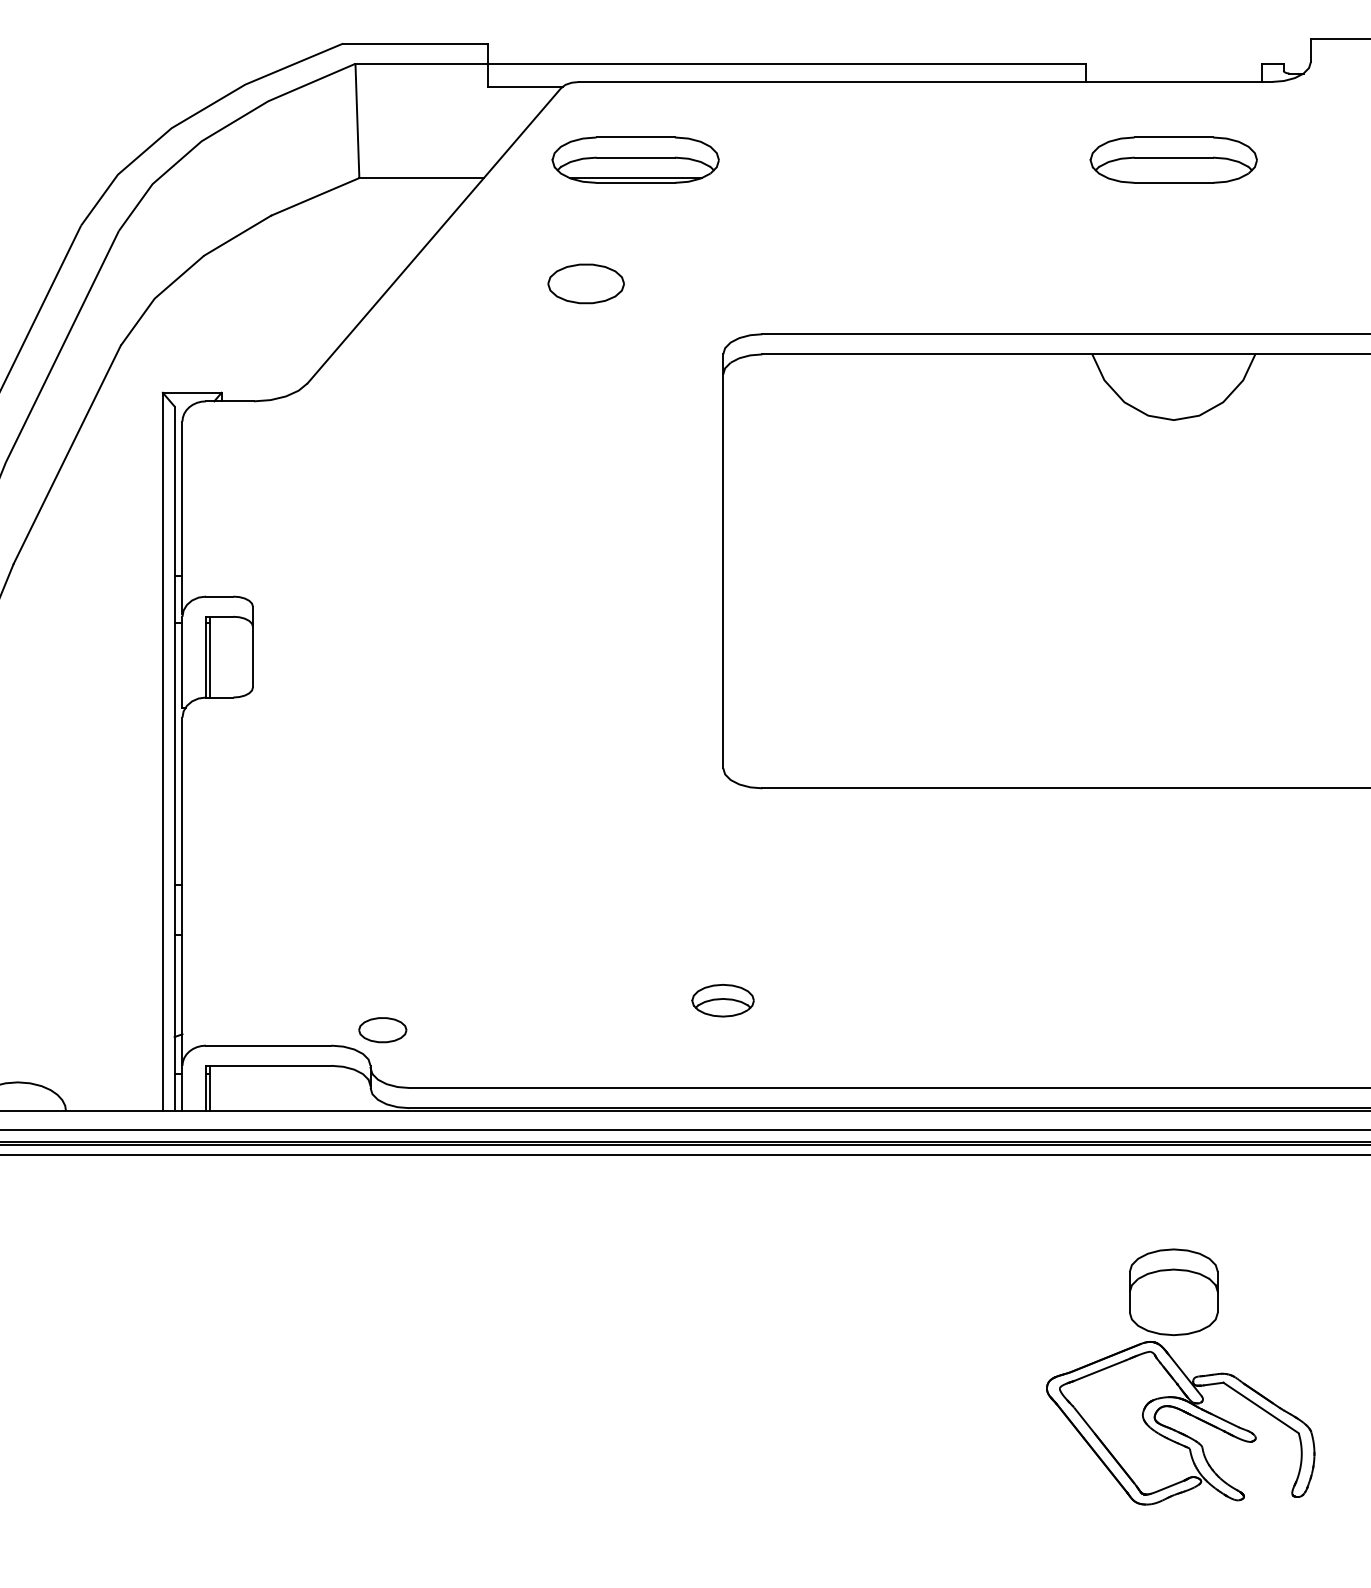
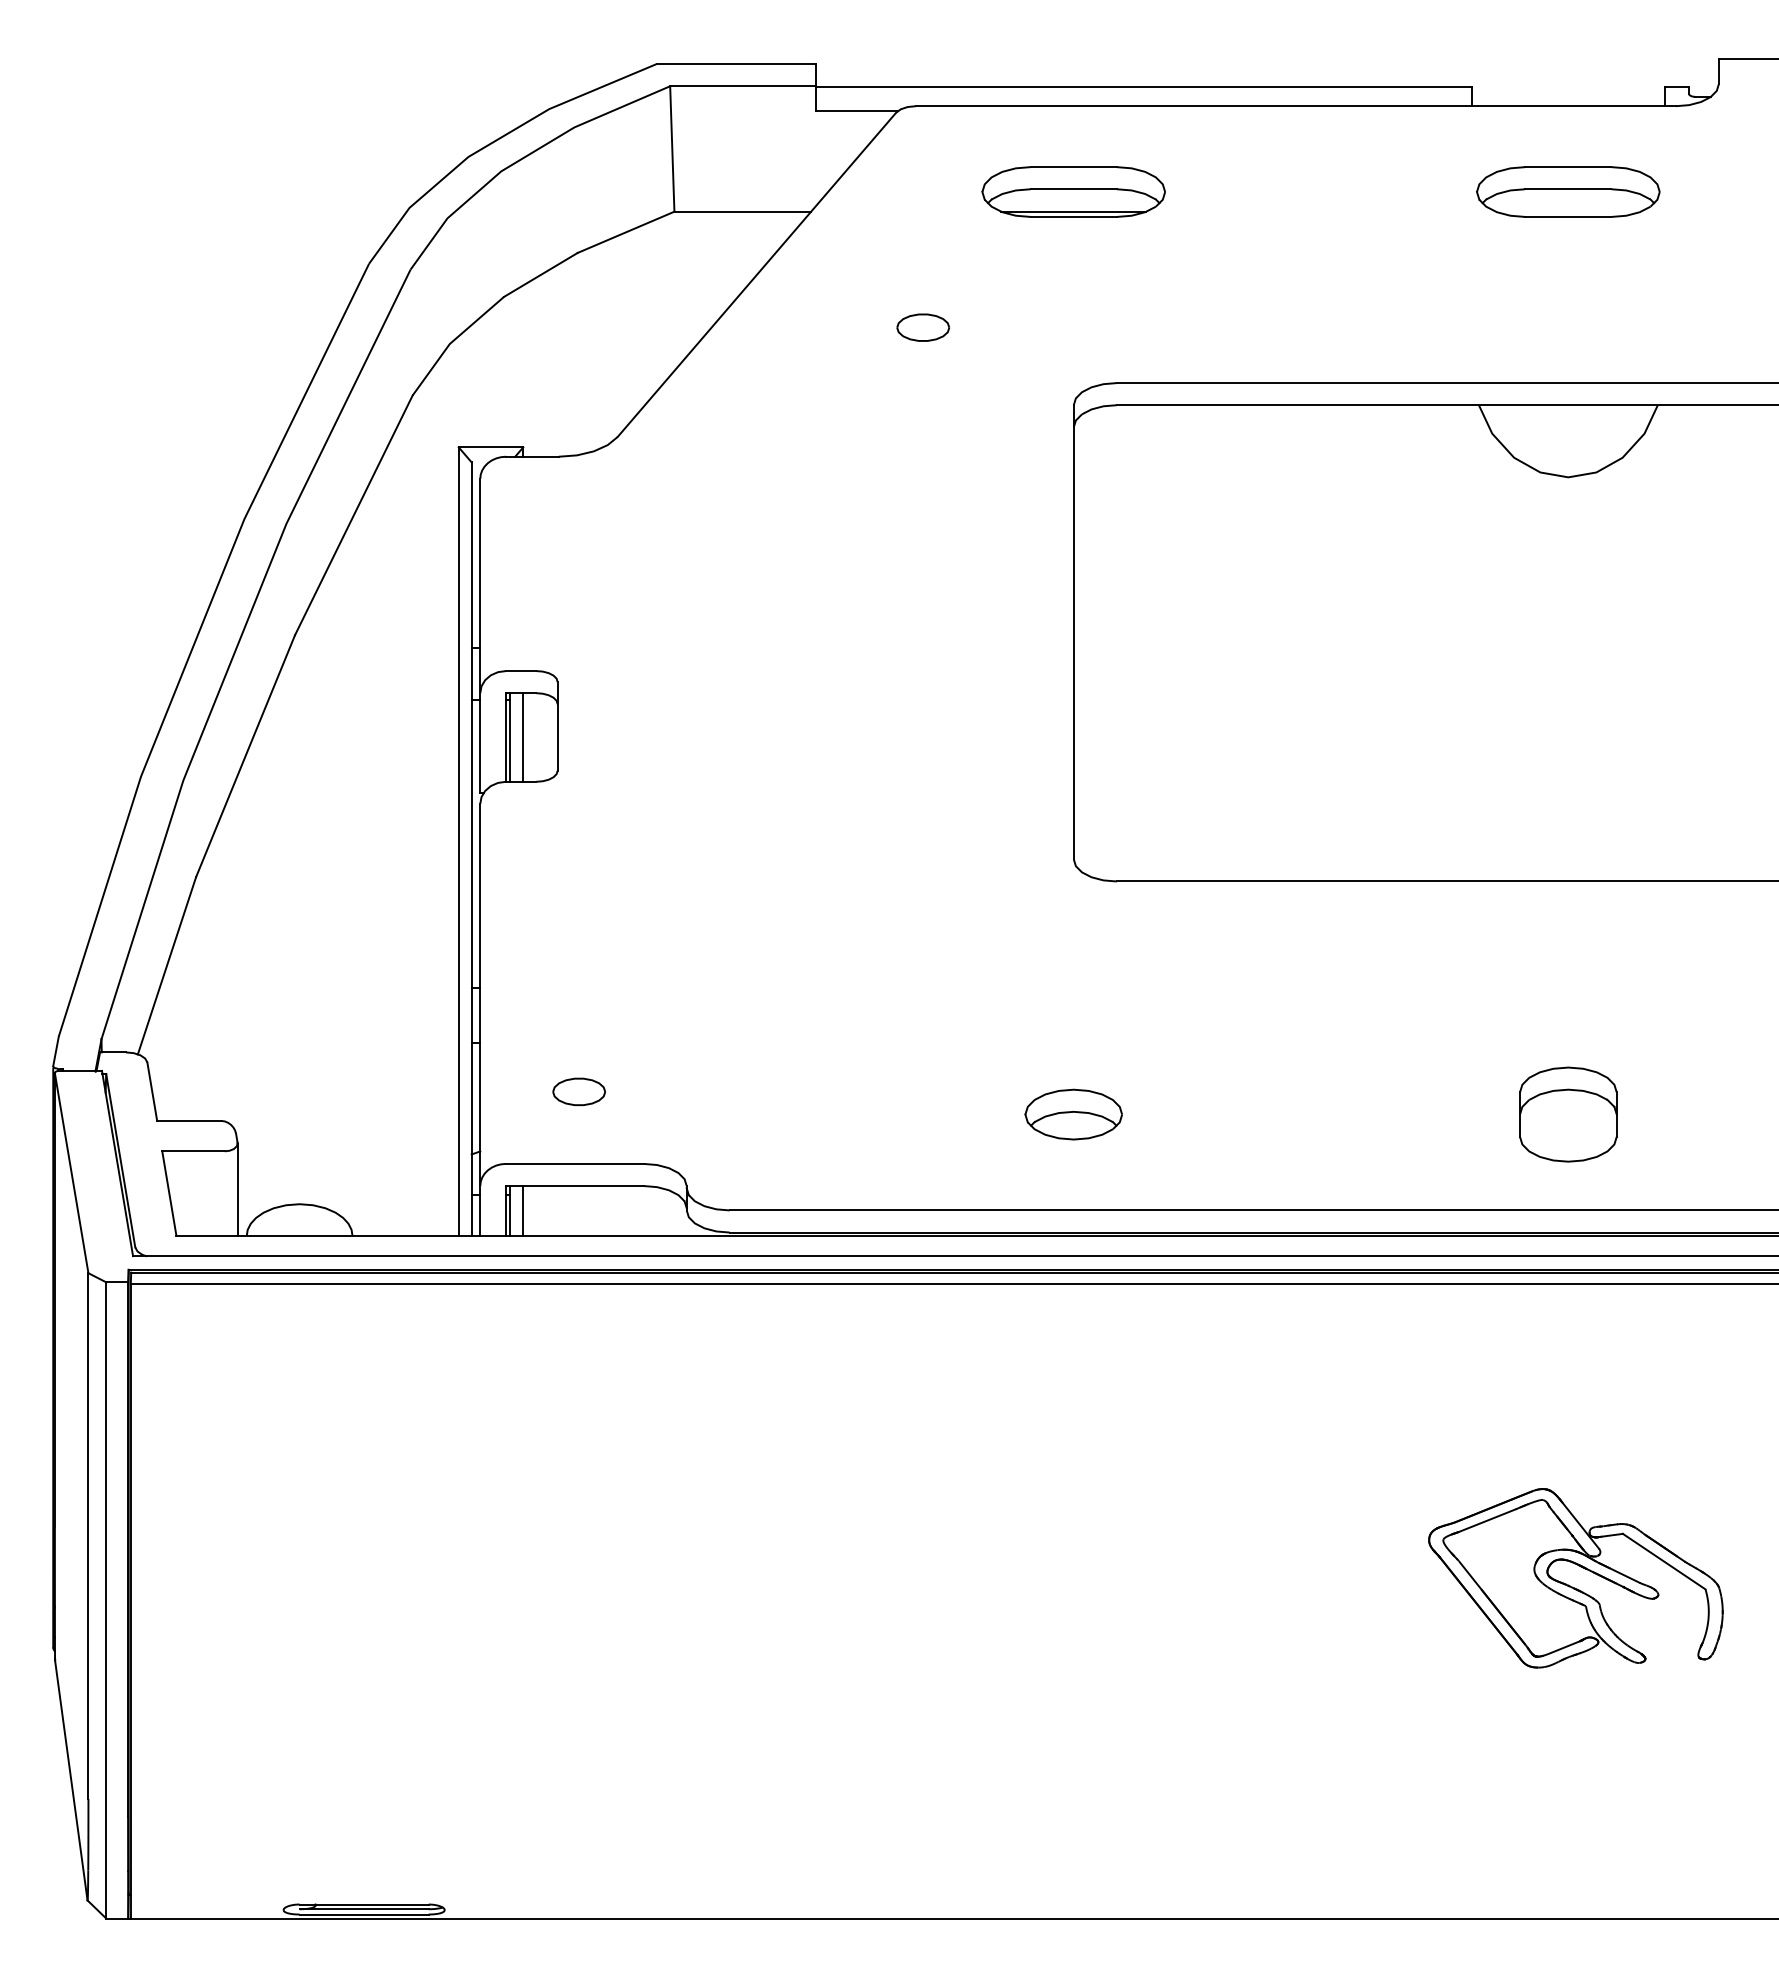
part: (635, 159) -> (1073, 191), moved
part: (585, 283) -> (922, 327), size x0.62
line: (221, 657) -> (523, 737), added
part: (722, 1000) -> (1073, 1114), size x1.43
part: (382, 1029) -> (578, 1091), moved
line: (221, 1088) -> (523, 1210), added
part: (1173, 1292) -> (1568, 1114), moved

